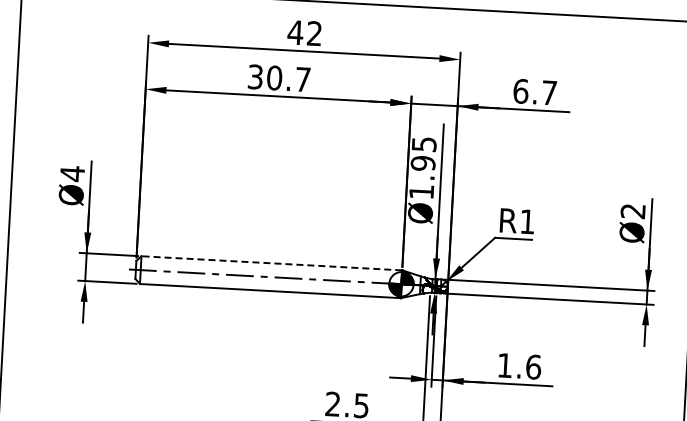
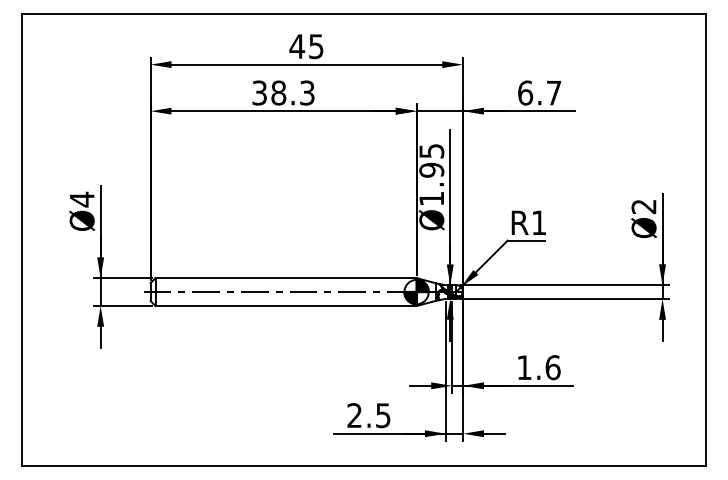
text: (314, 33) -> (316, 46), 42 -> 45
text: (288, 78) -> (292, 92), 30.7 -> 38.3
line: (272, 263) -> (286, 278), dashed -> solid

